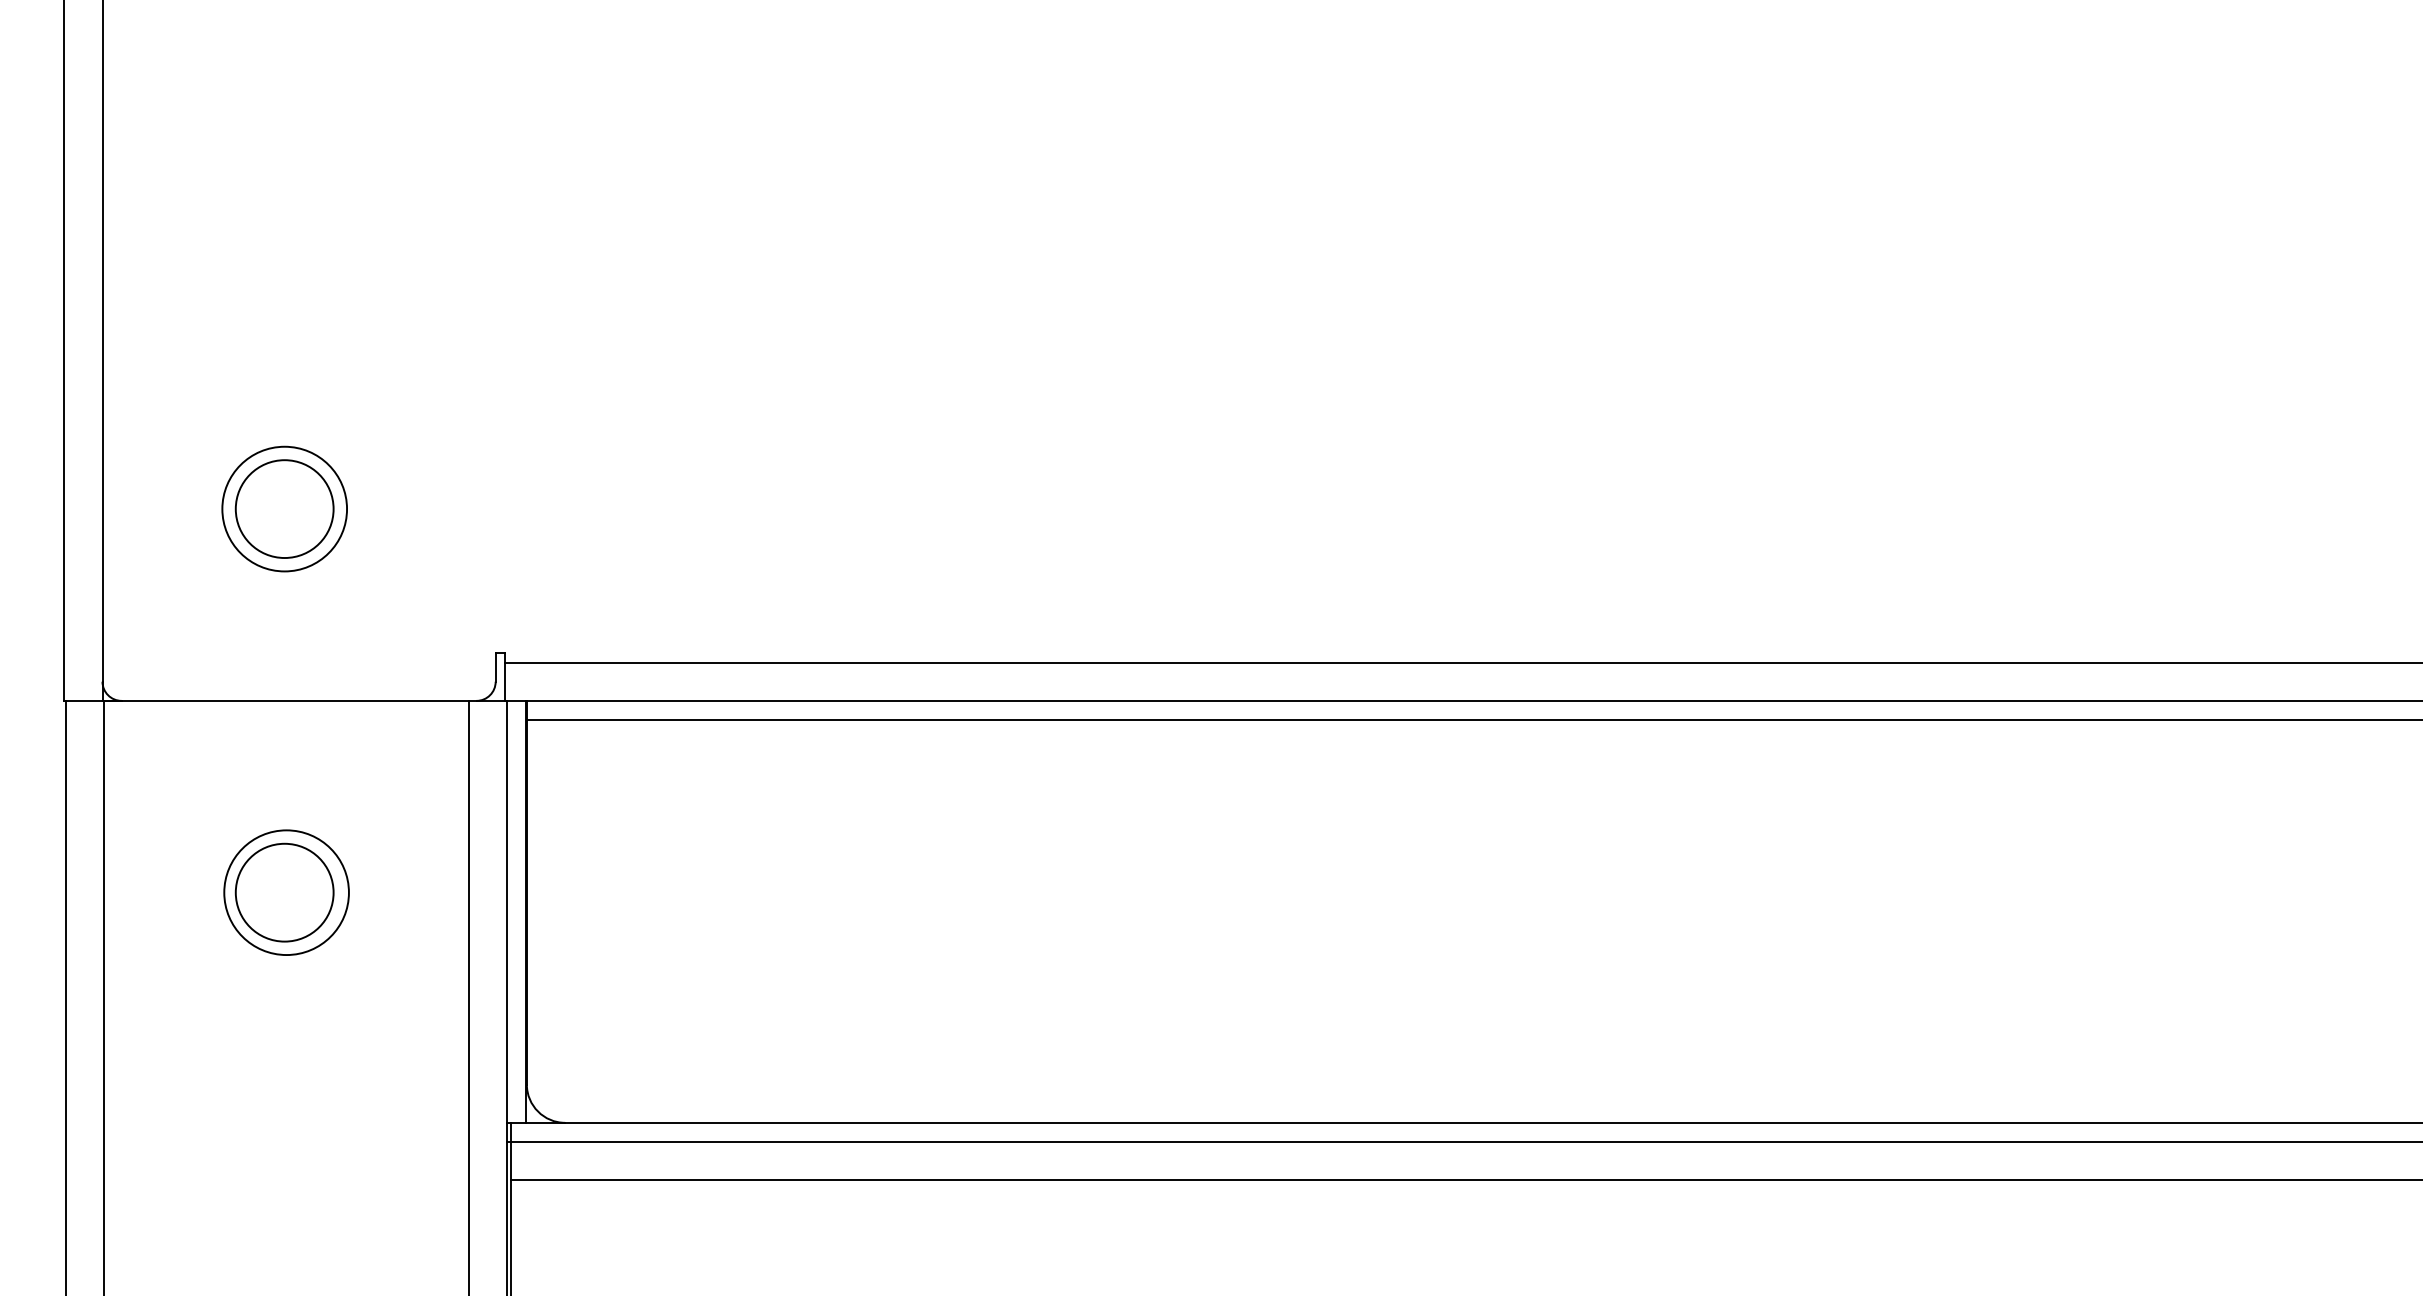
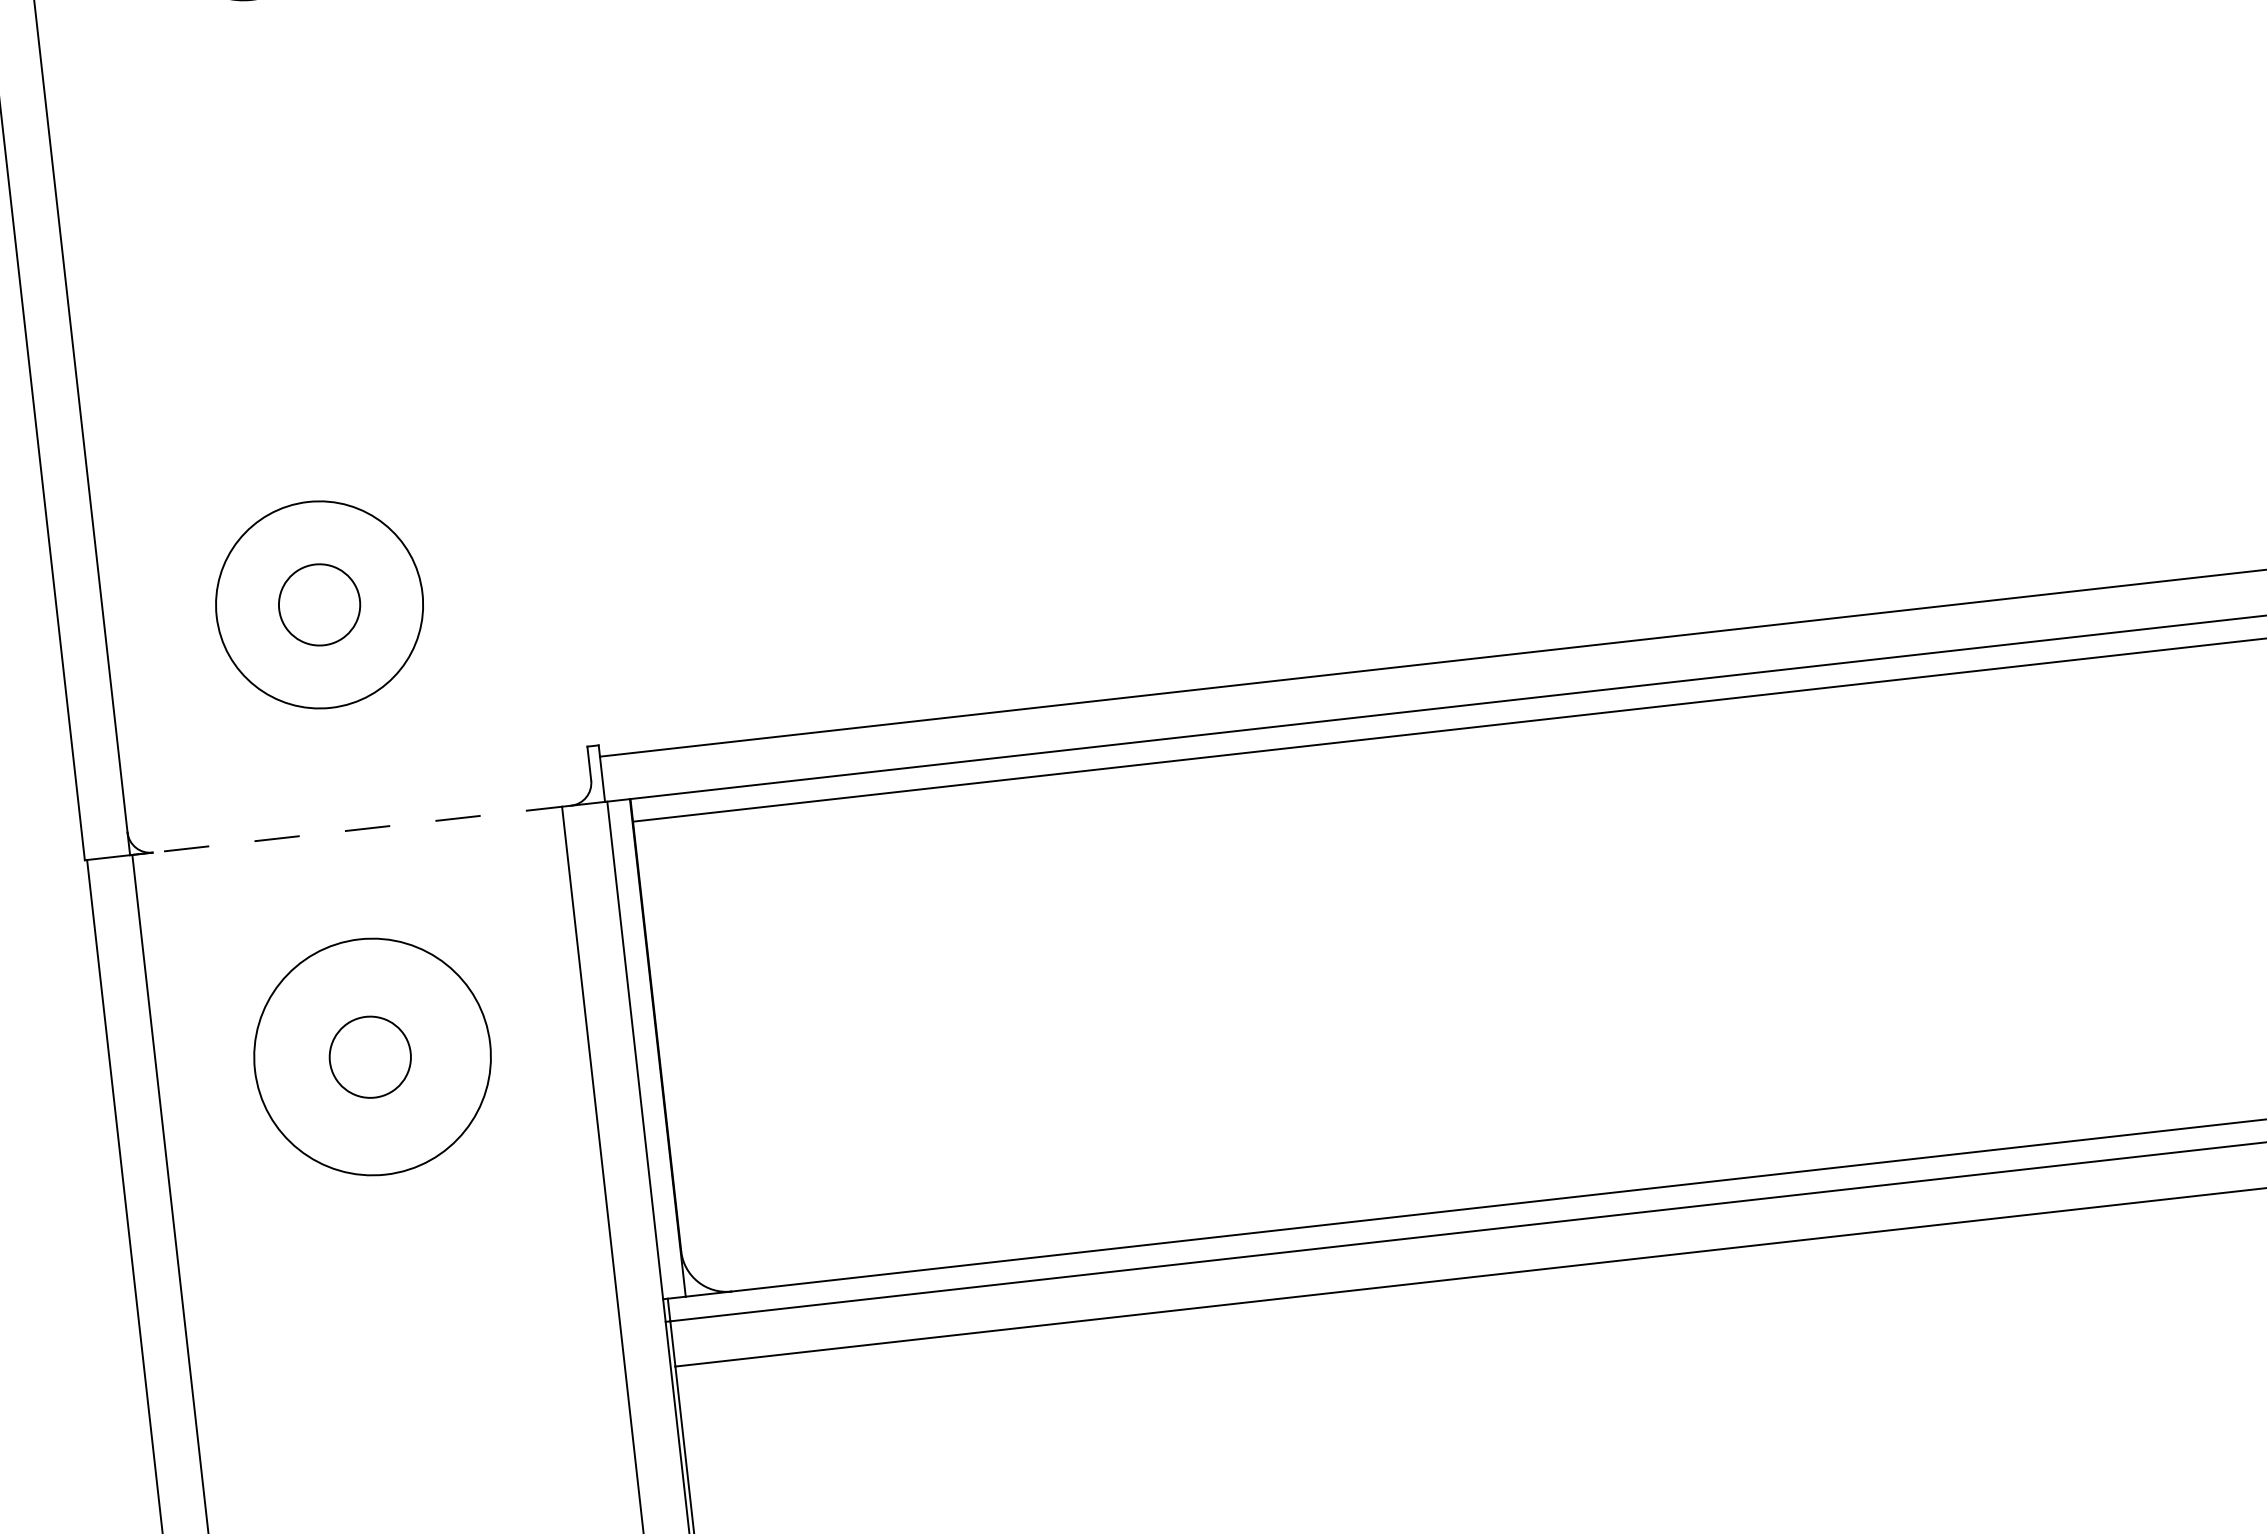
circle: (284, 508) -> (319, 604), size x1.4
circle: (284, 509) -> (319, 605), size x0.7
line: (298, 700) -> (361, 828), solid -> dashed
circle: (284, 892) -> (370, 1057), size x0.7
circle: (286, 892) -> (372, 1056), size x1.6

